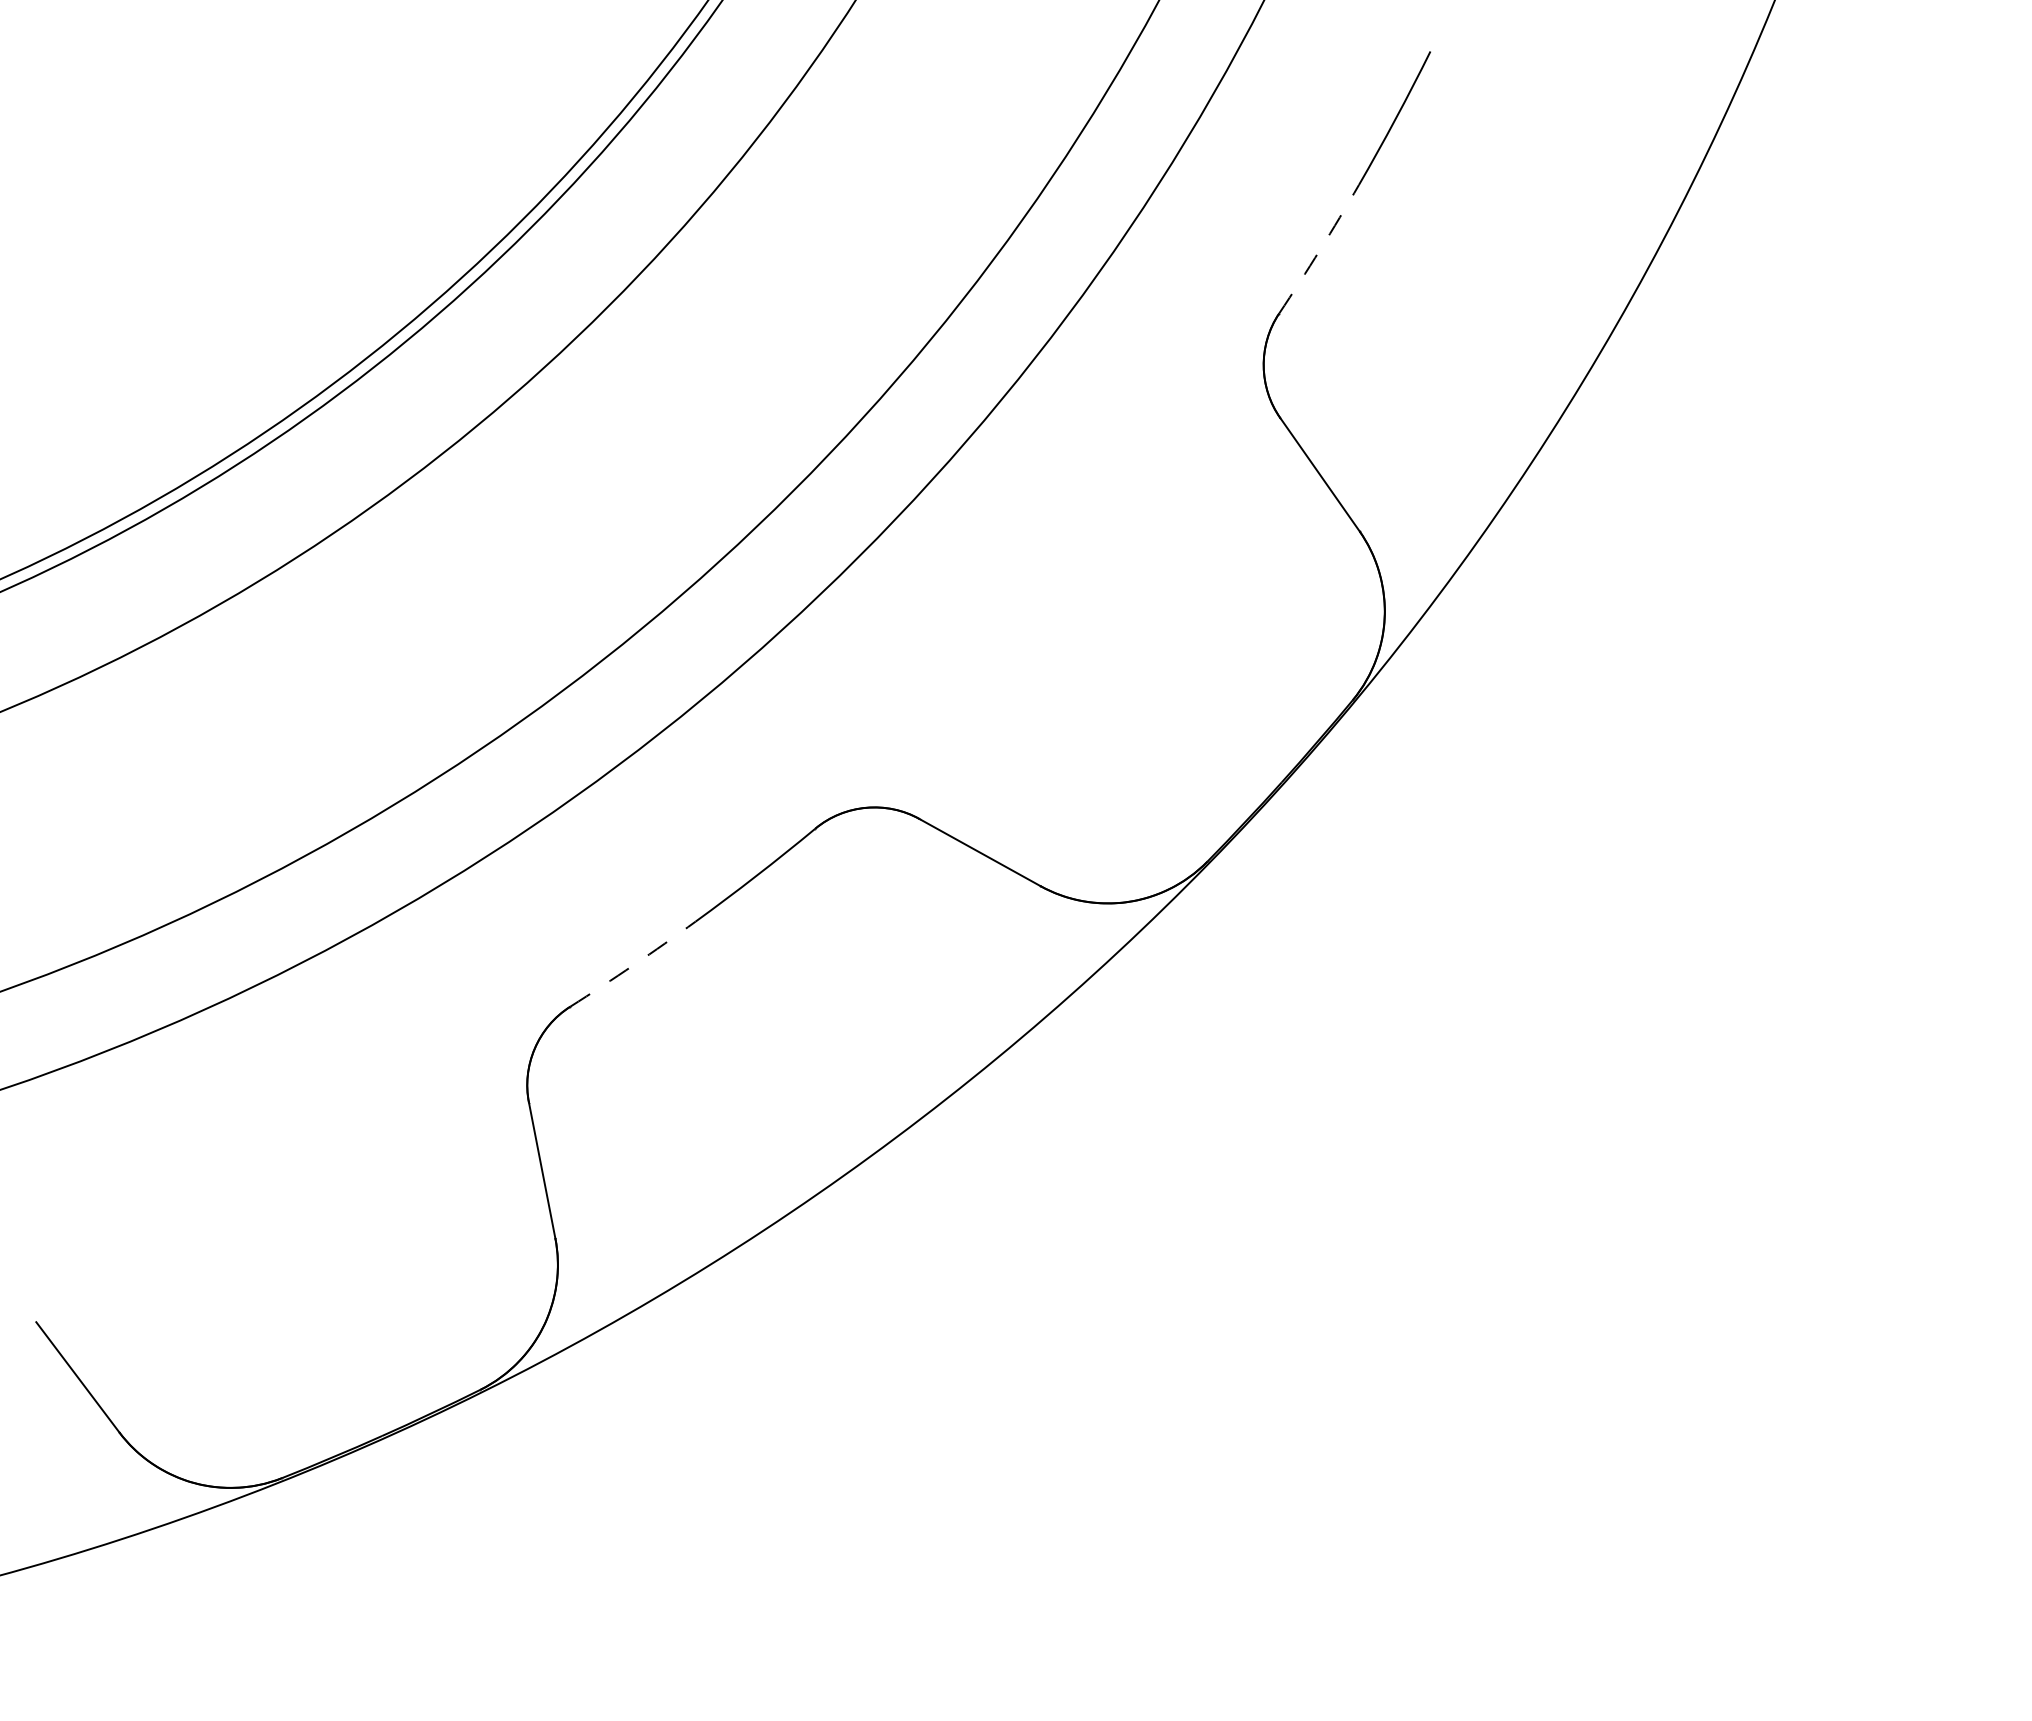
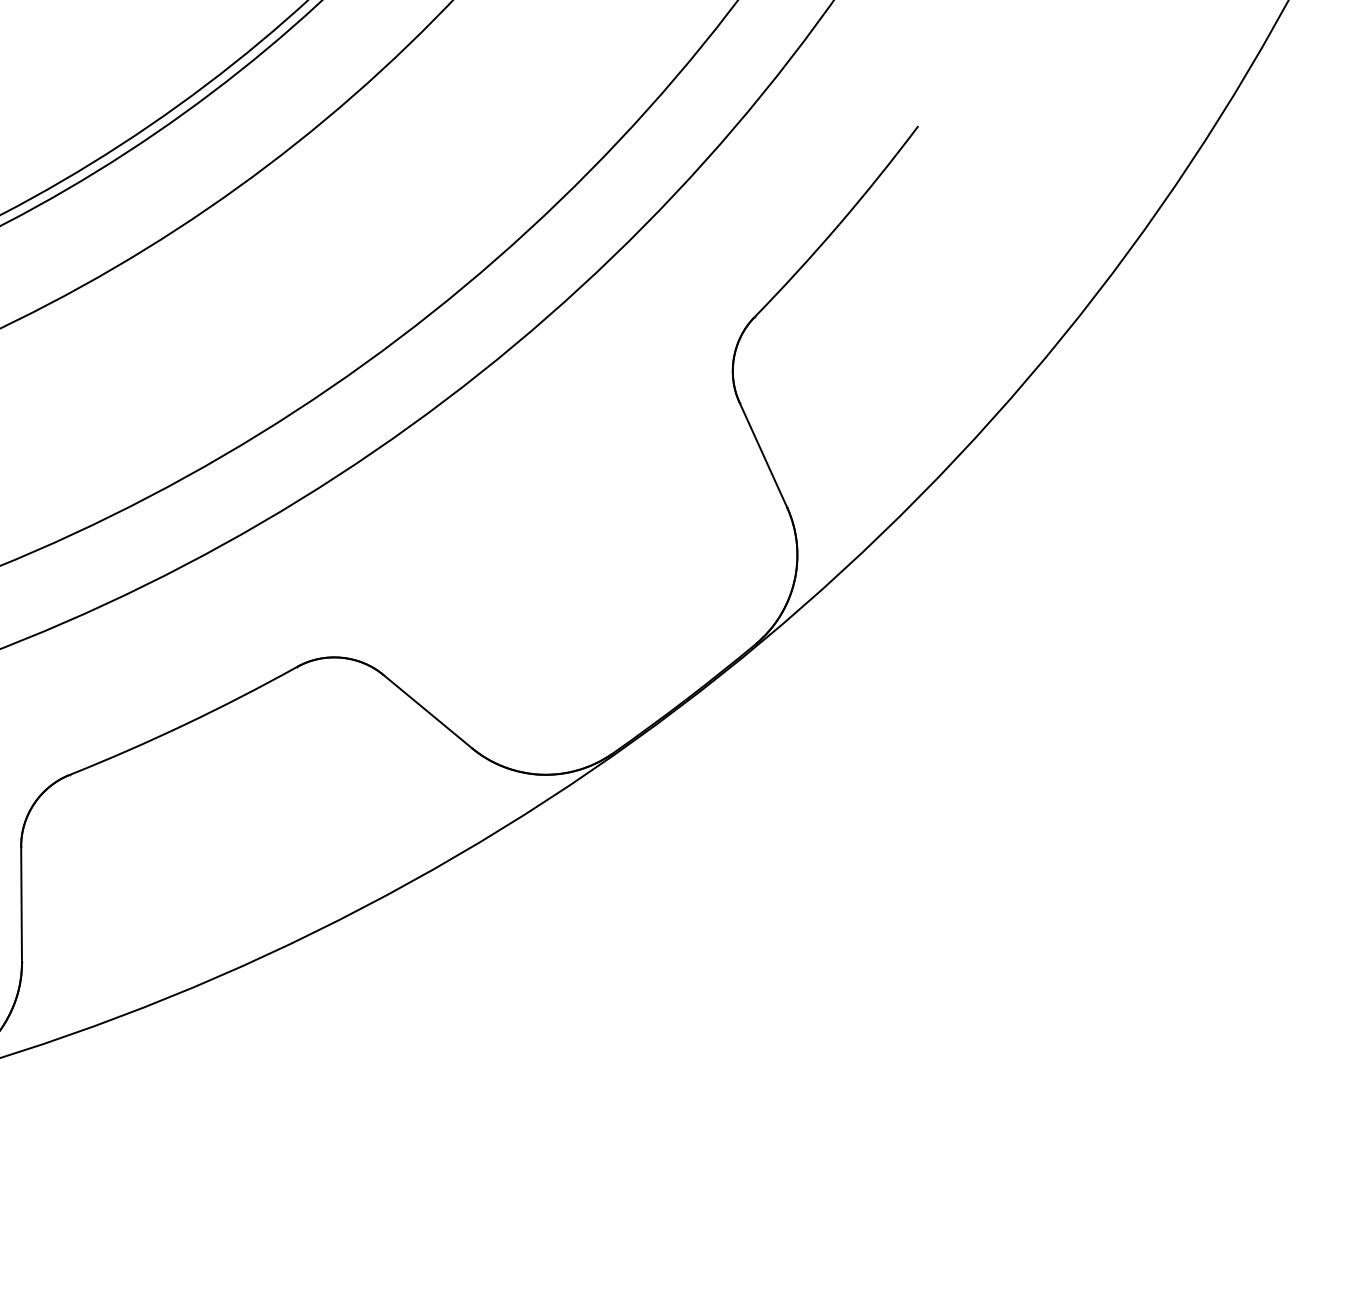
arc: (1320, 249) -> (798, 271), dashed -> solid
arc: (633, 965) -> (127, 750), dashed -> solid

